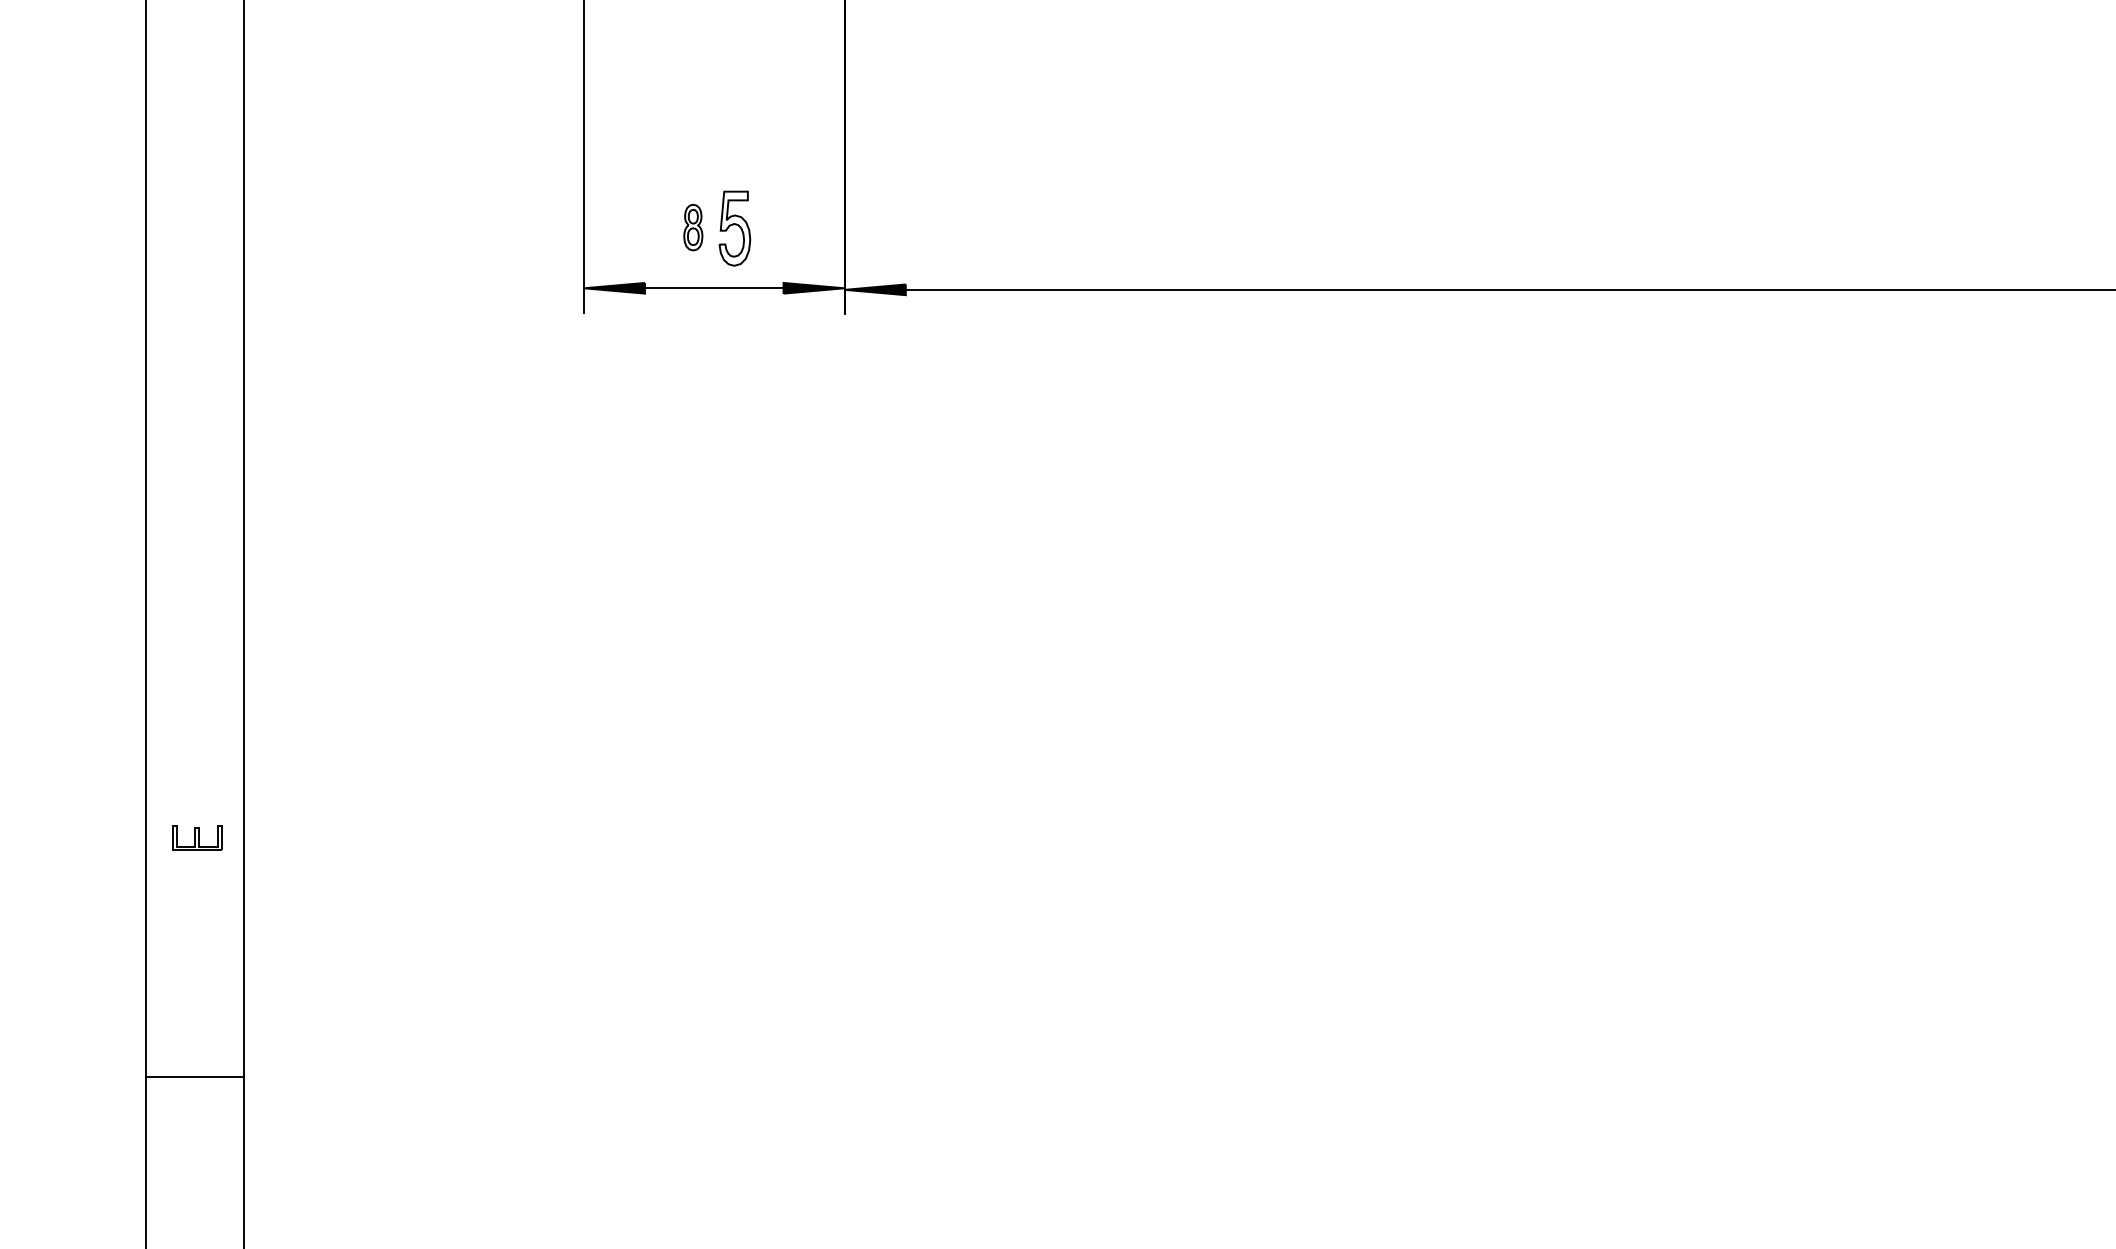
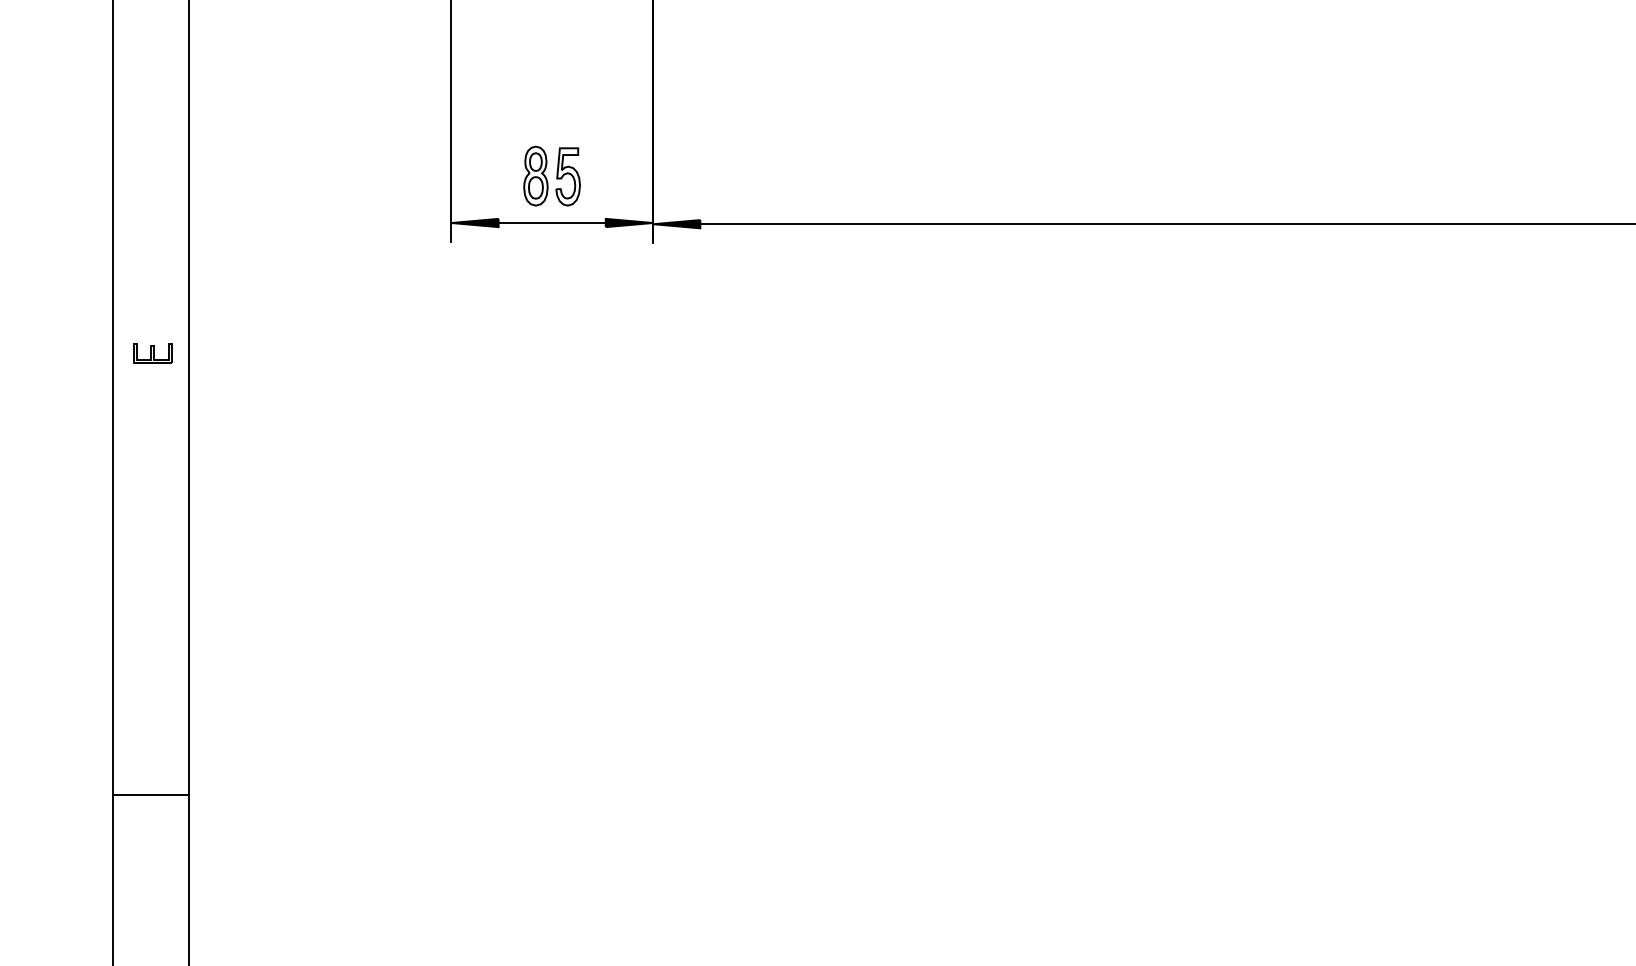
part: (693, 227) -> (536, 175), size x1.67
part: (197, 837) -> (152, 353), moved
line: (195, 1076) -> (151, 795), moved

